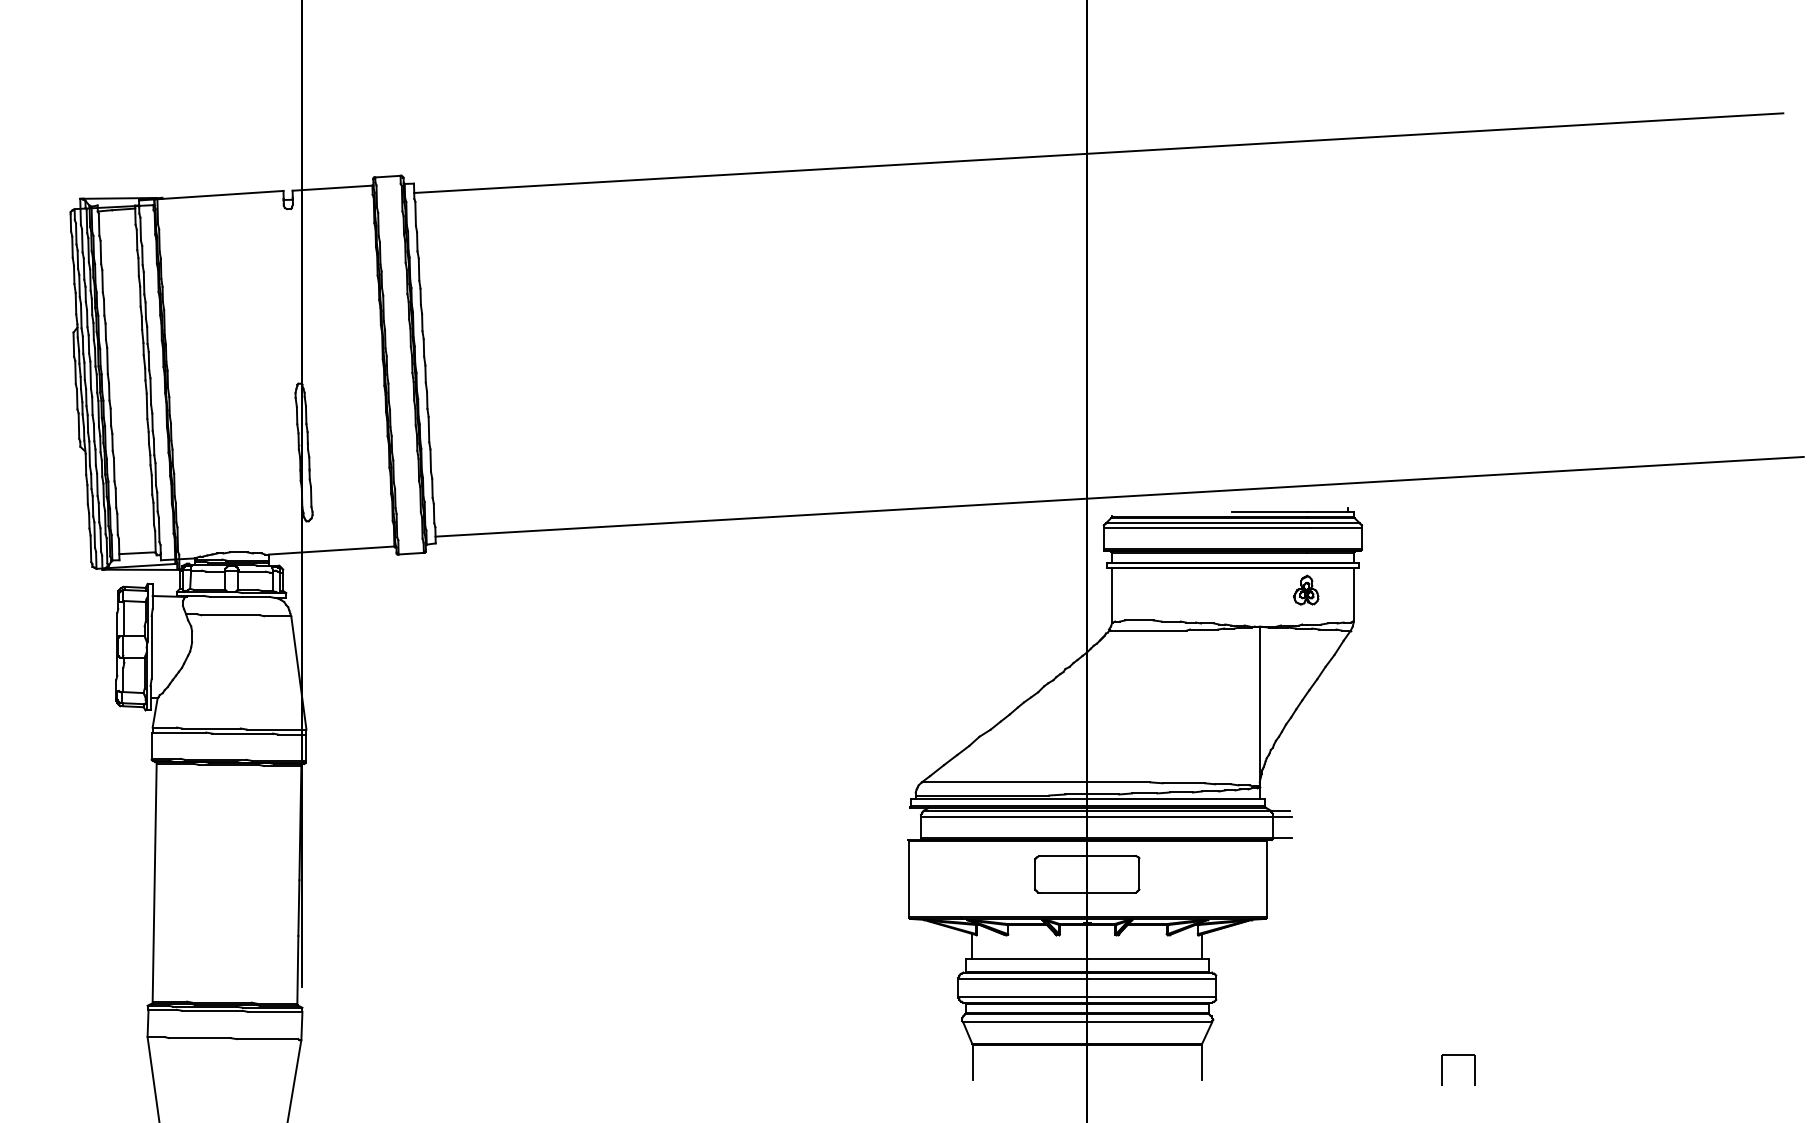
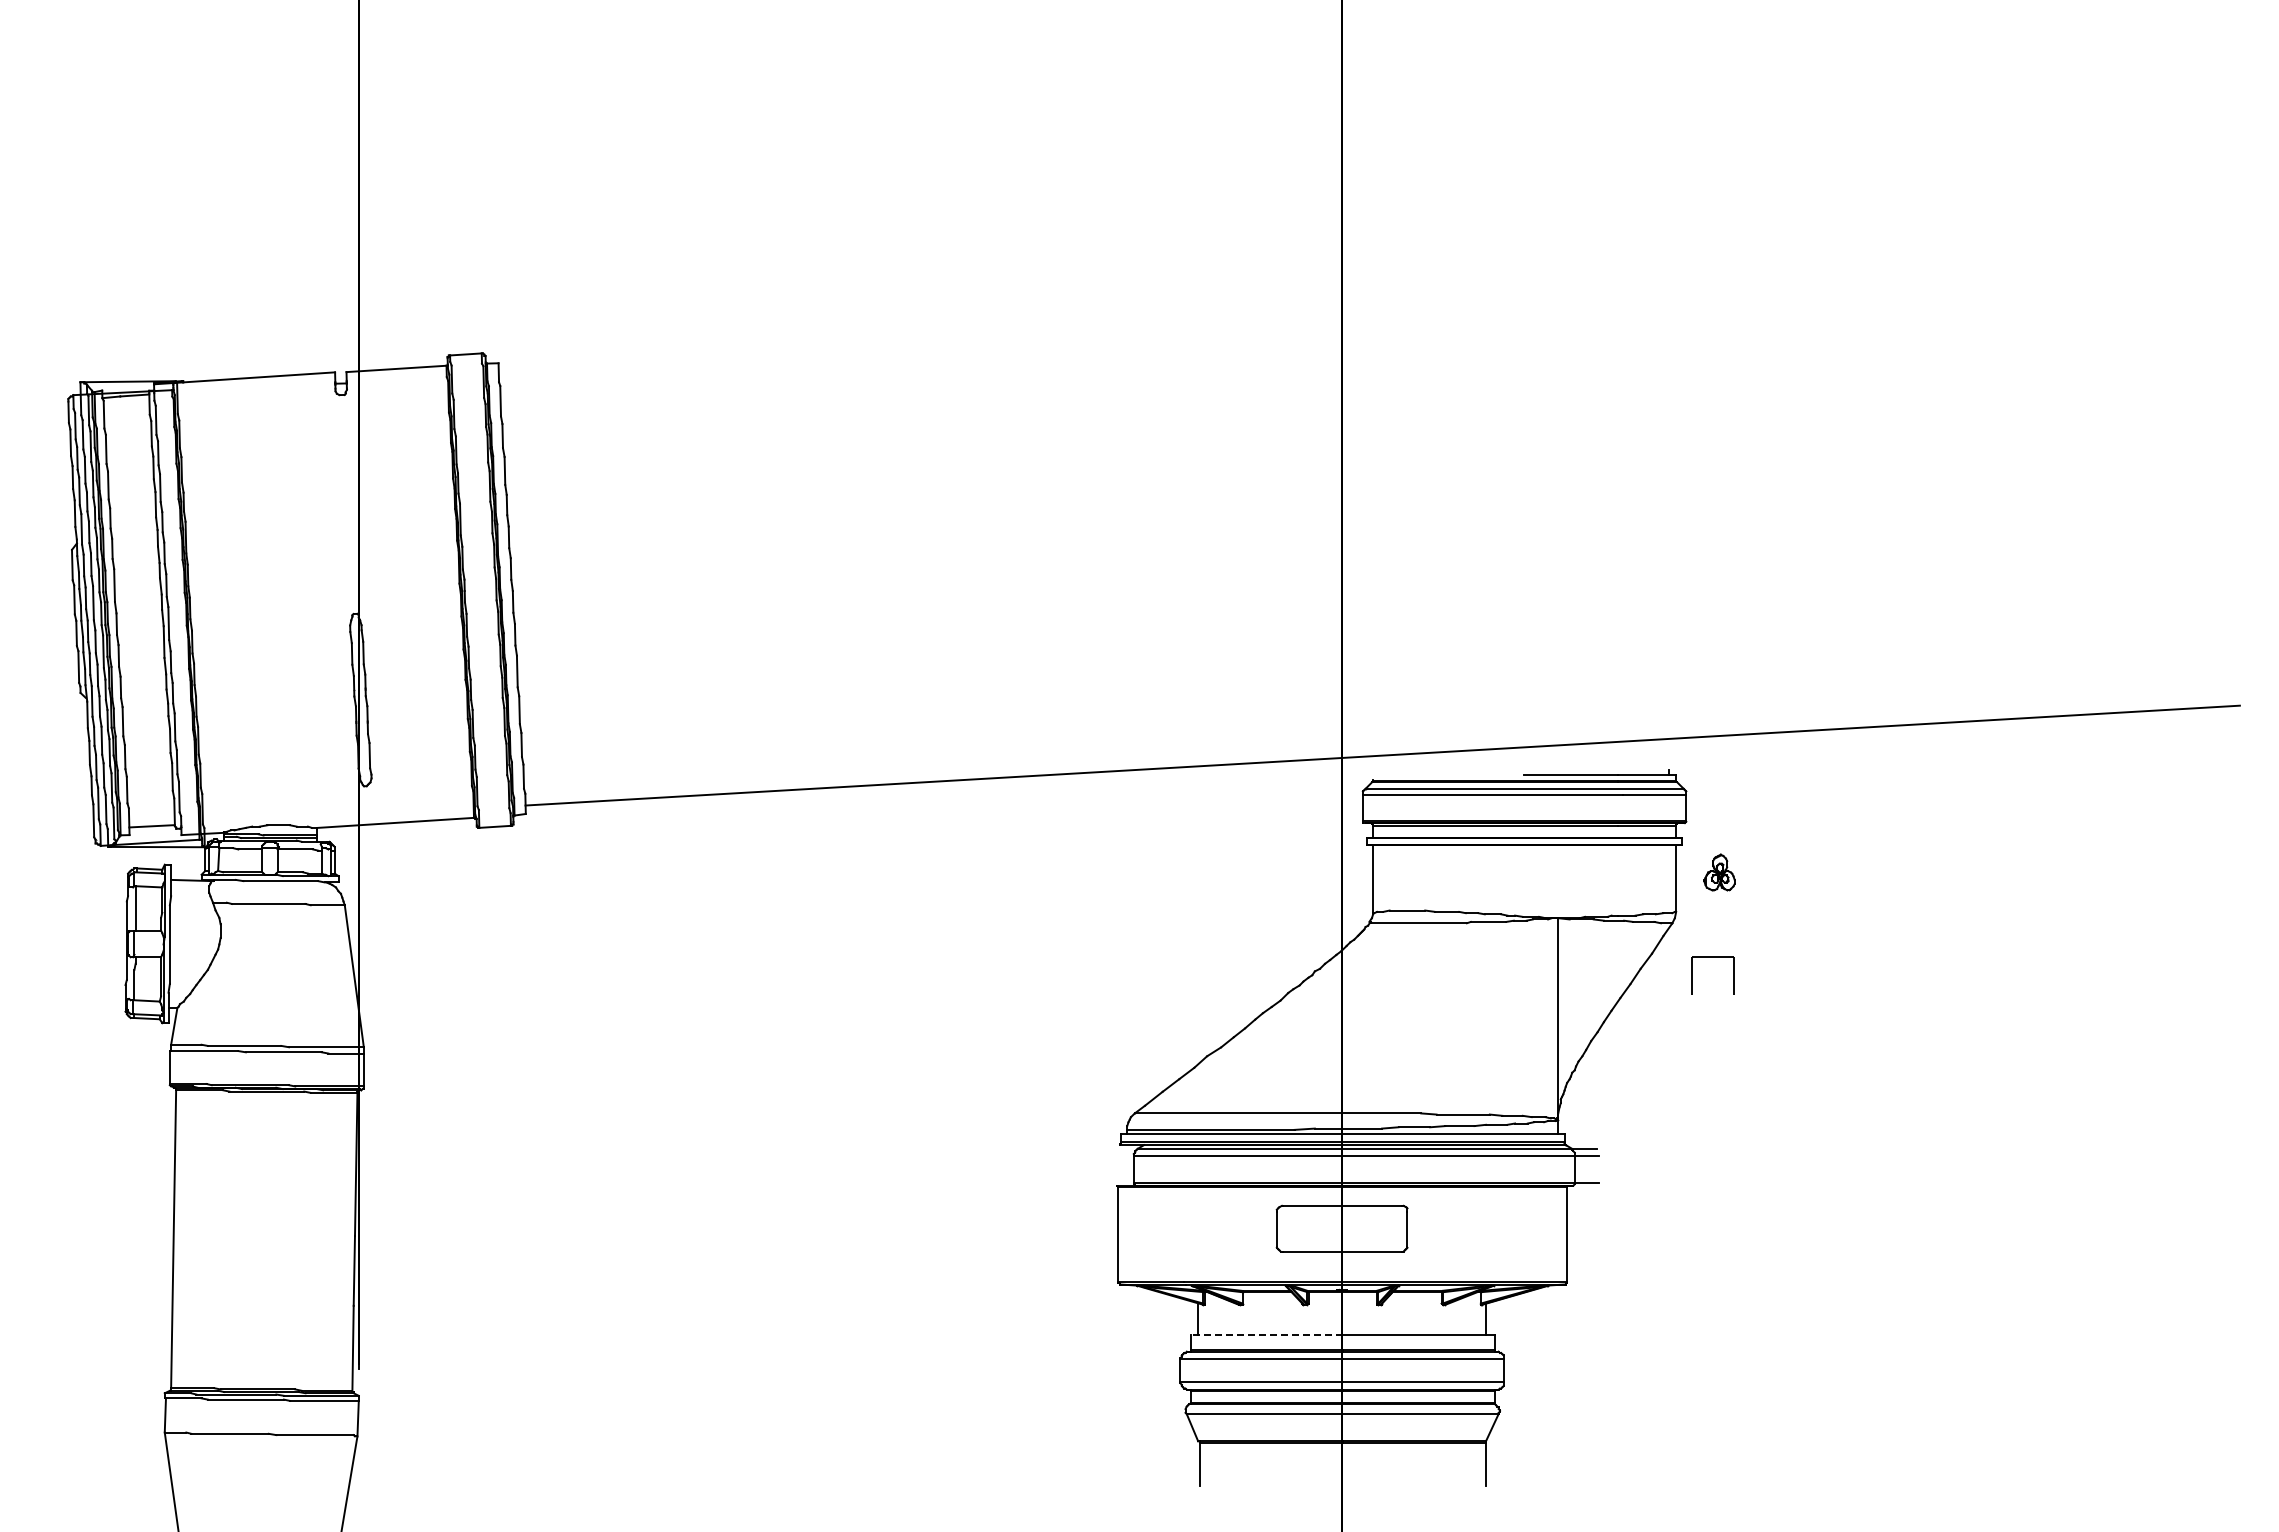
line: (1098, 152) -> (1356, 324), removed
part: (1306, 590) -> (1719, 872), moved
line: (1026, 959) -> (1266, 1335), solid -> dashed
part: (1457, 1055) -> (1712, 957), moved

